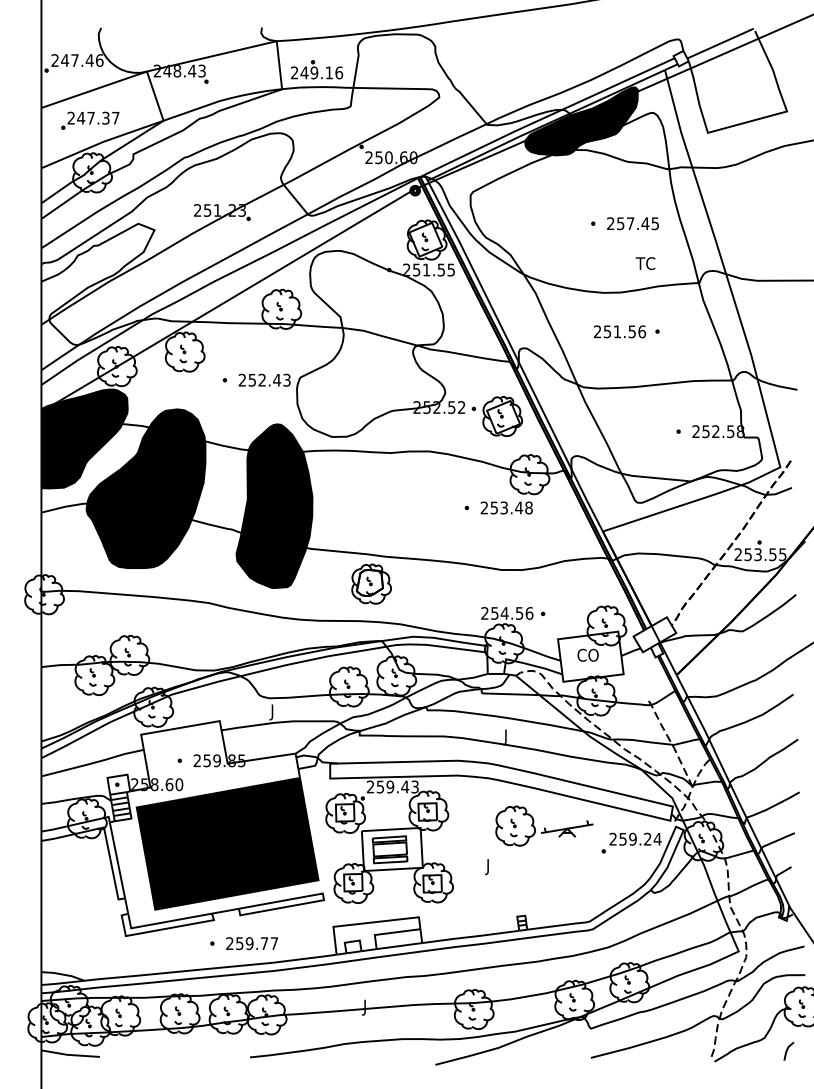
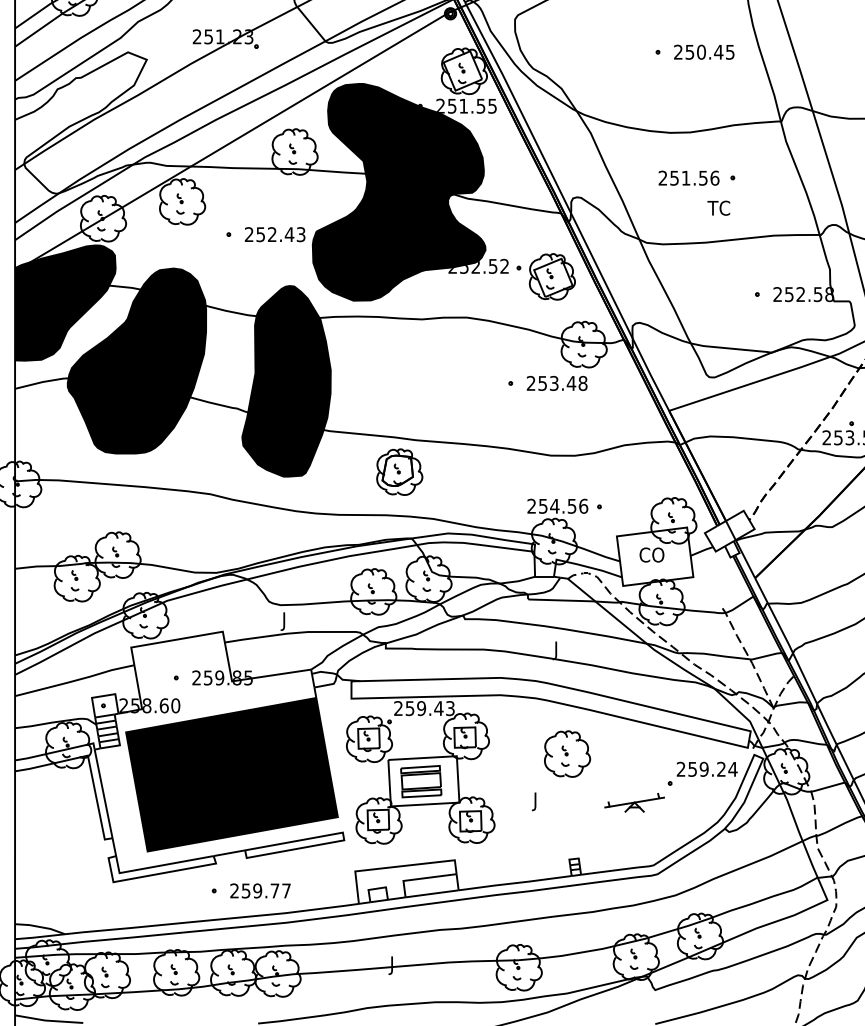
text: (630, 223) -> (701, 52), 257.45 -> 250.45
text: (645, 263) -> (718, 208), moved
fill: (371, 343) -> (399, 191), added
part: (567, 828) -> (634, 802), moved

